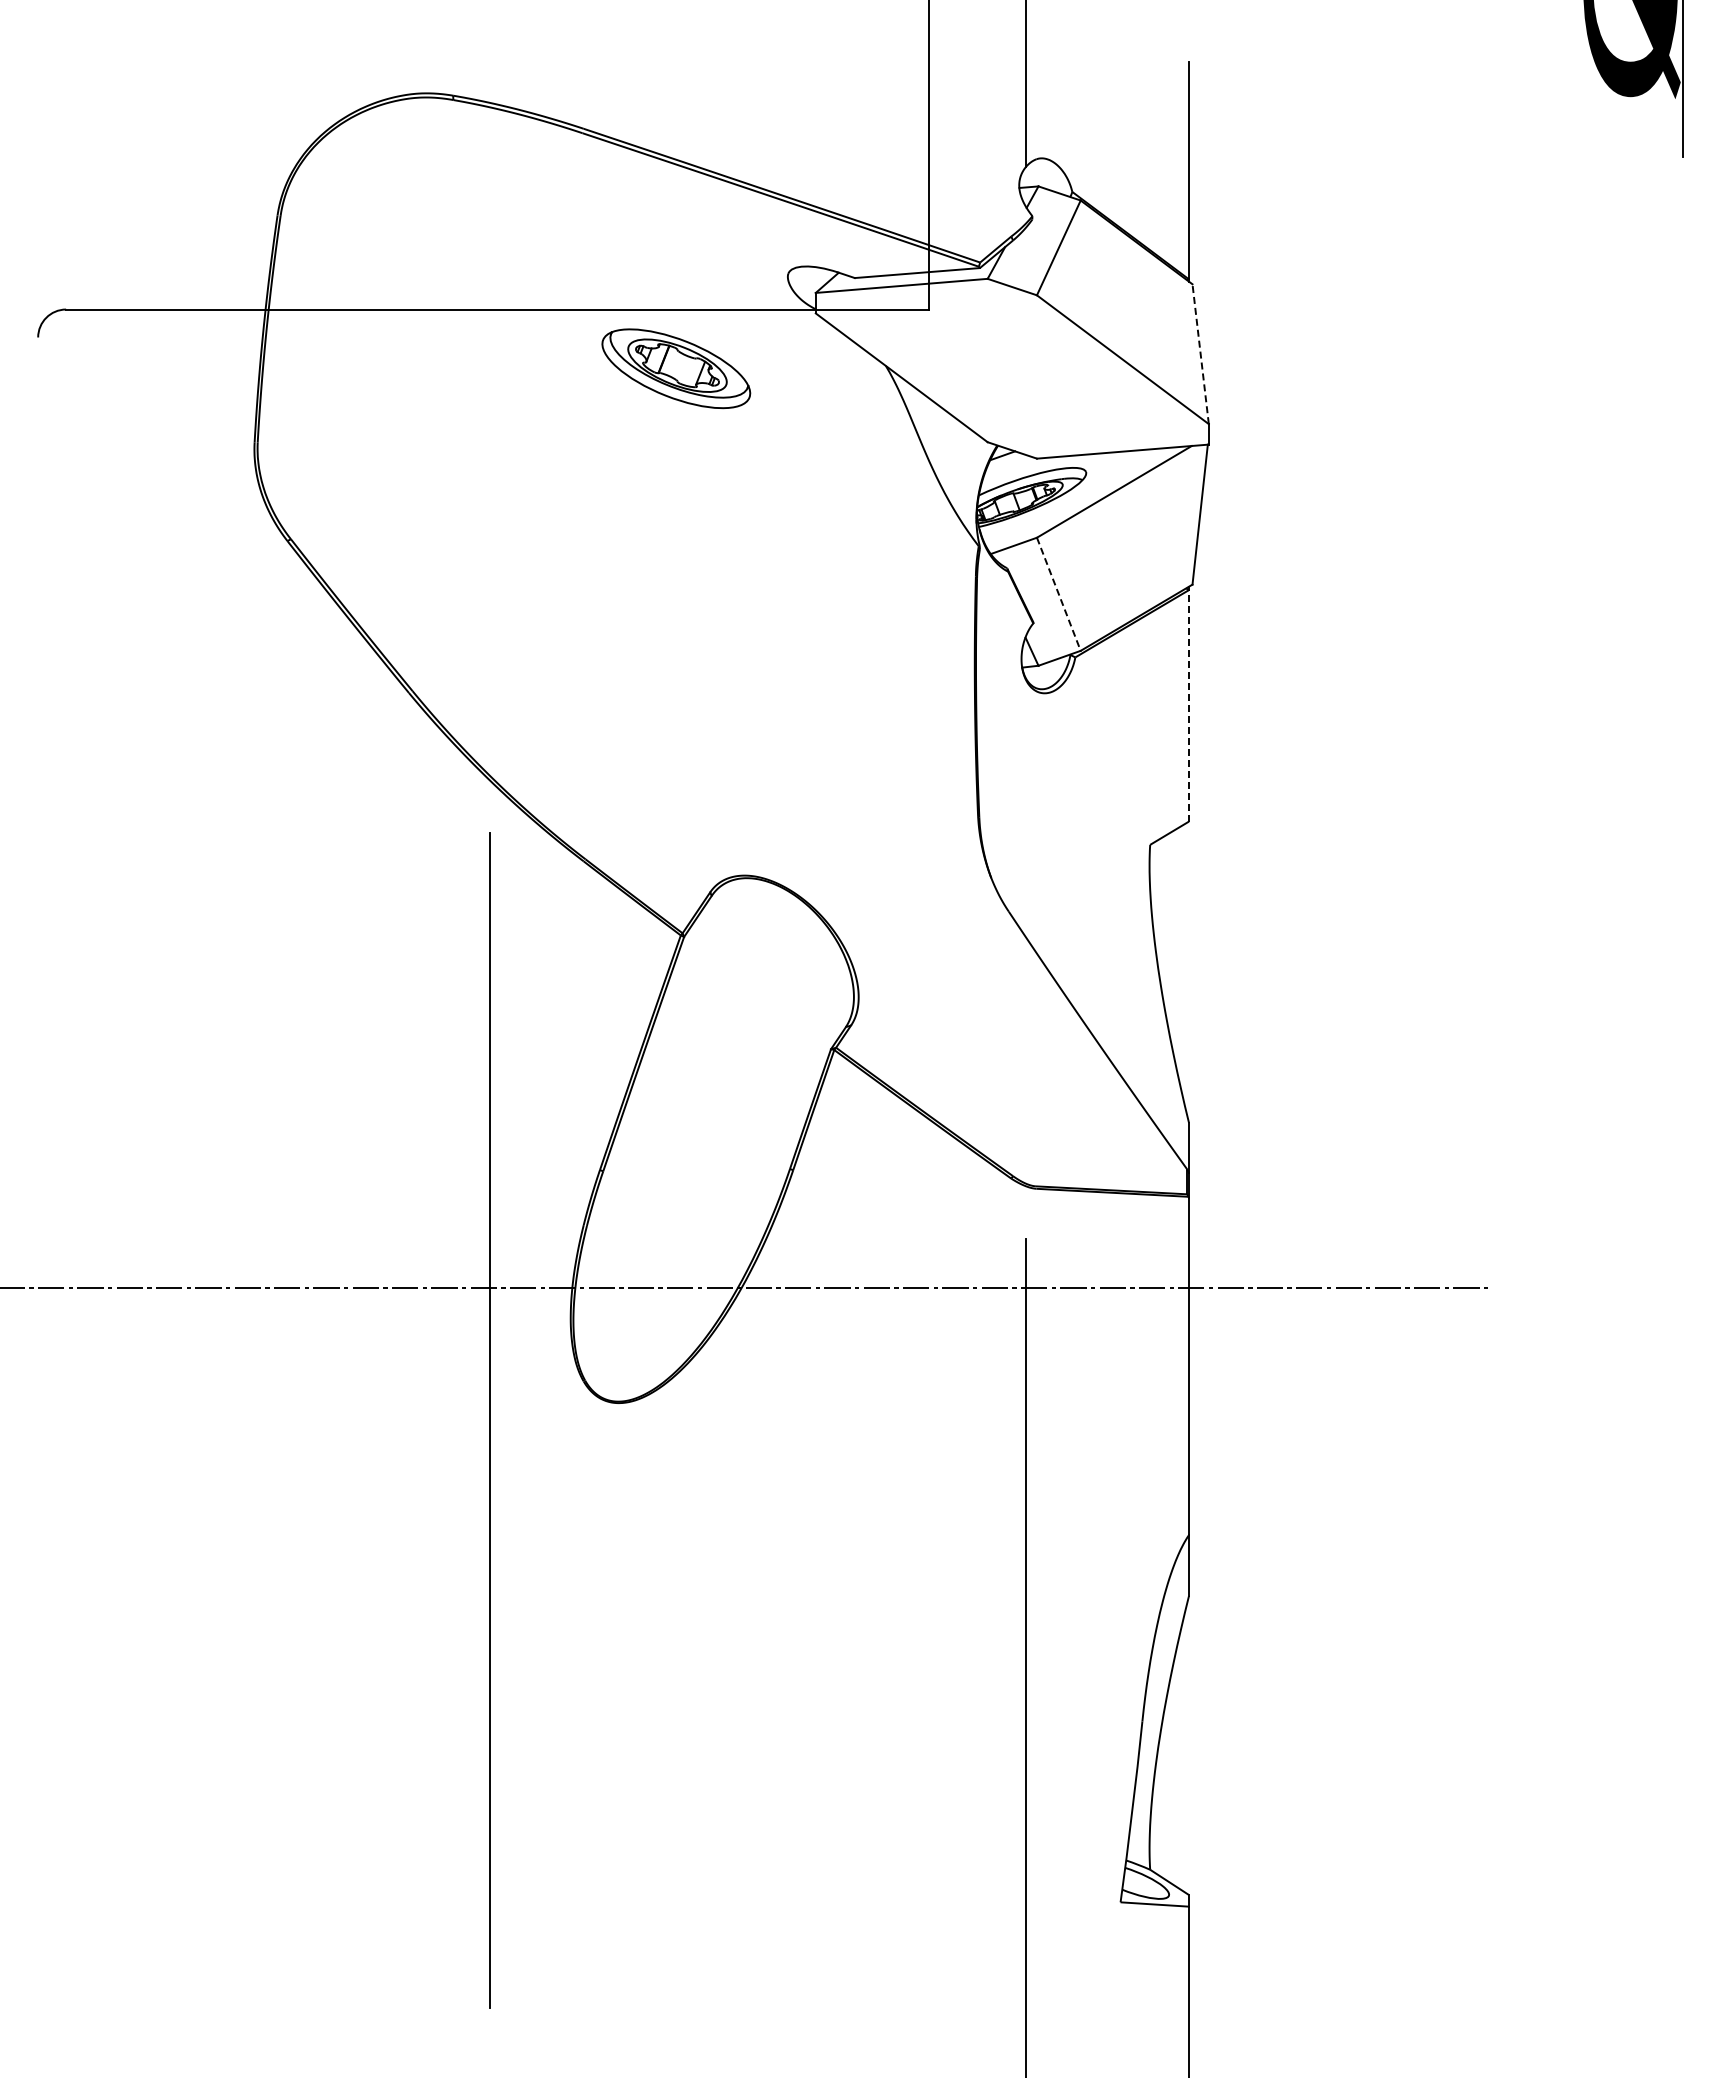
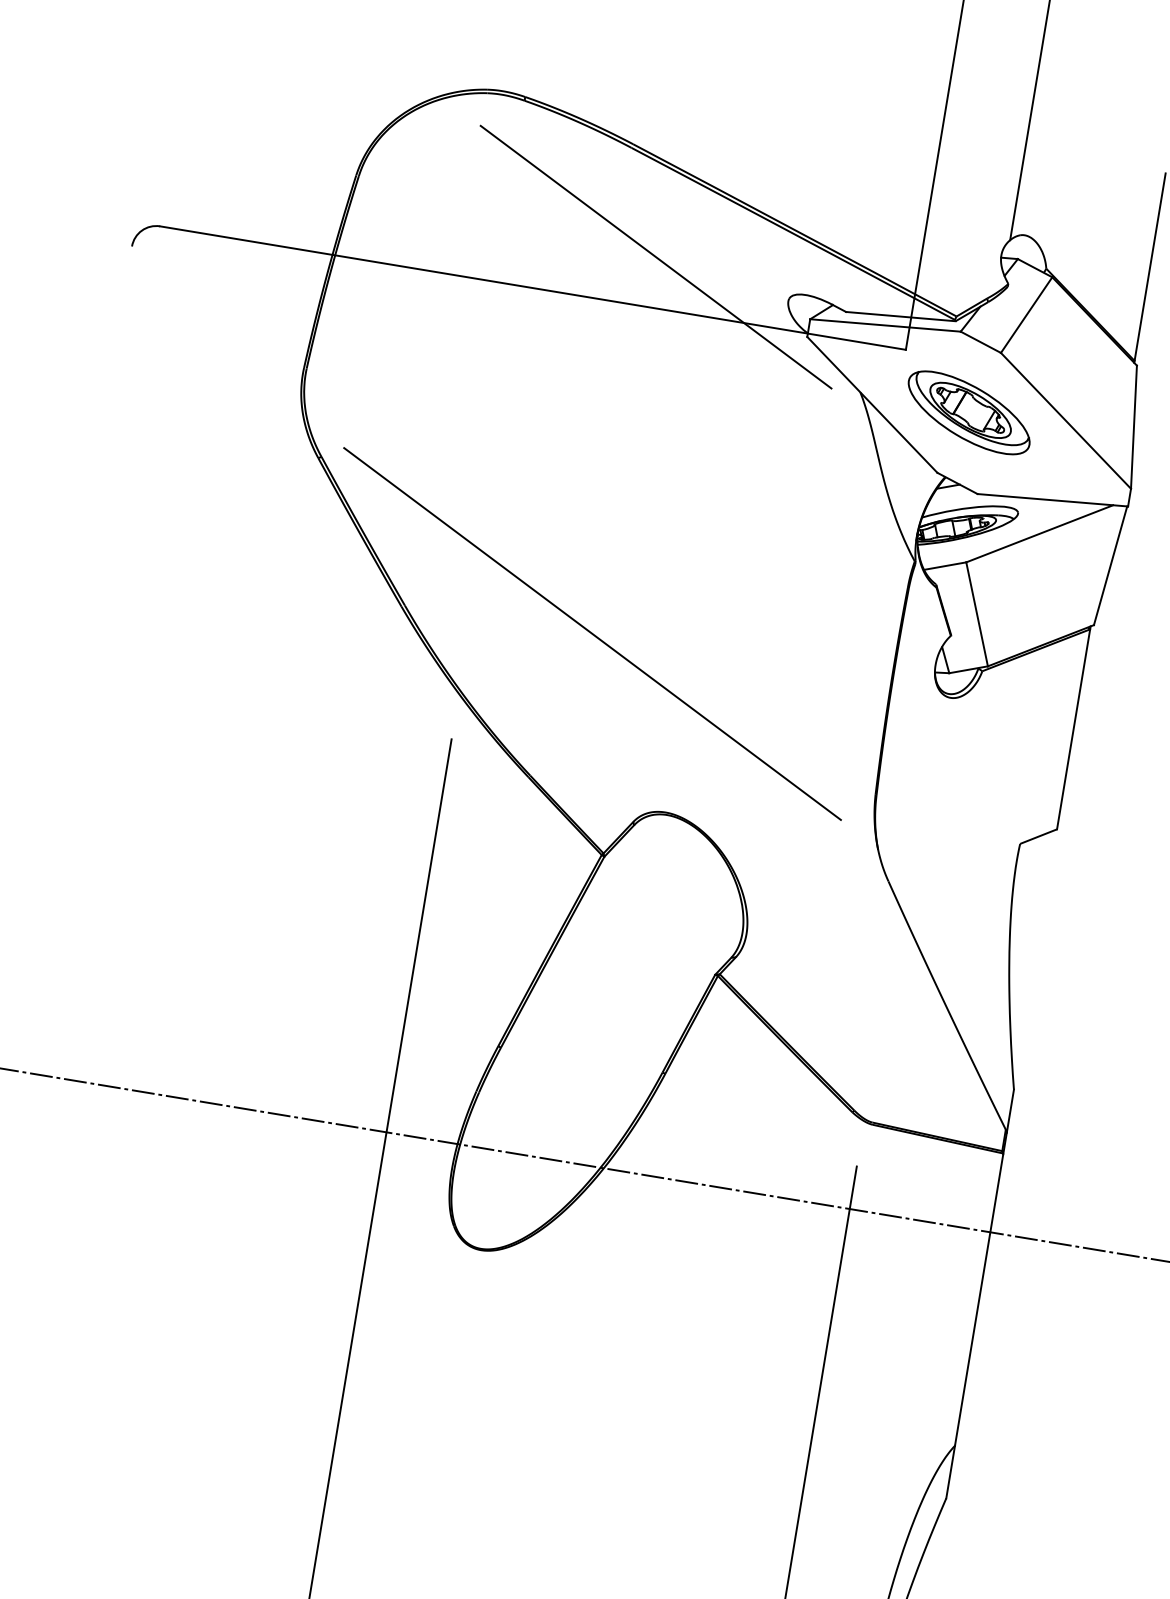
line: (630, 251) -> (656, 256), added
line: (1200, 353) -> (1133, 426), dashed -> solid
part: (676, 368) -> (969, 412), moved
line: (1058, 594) -> (976, 614), dashed -> solid
line: (628, 688) -> (591, 634), added
line: (1189, 705) -> (1074, 729), dashed -> solid

